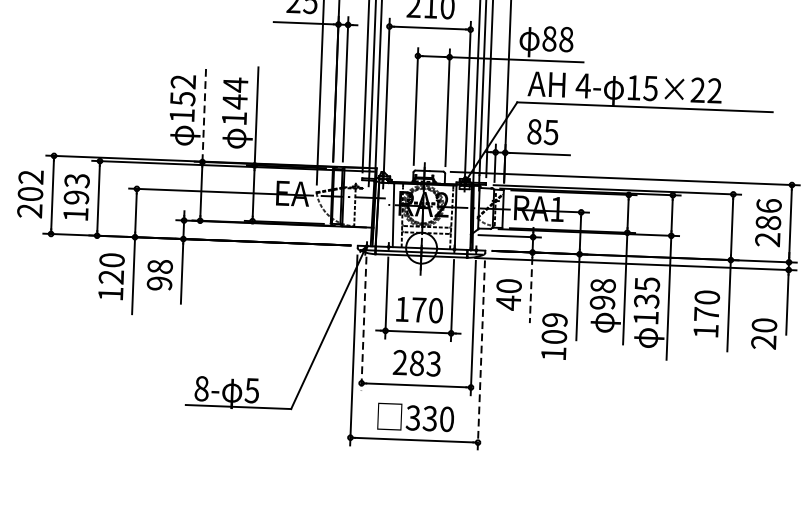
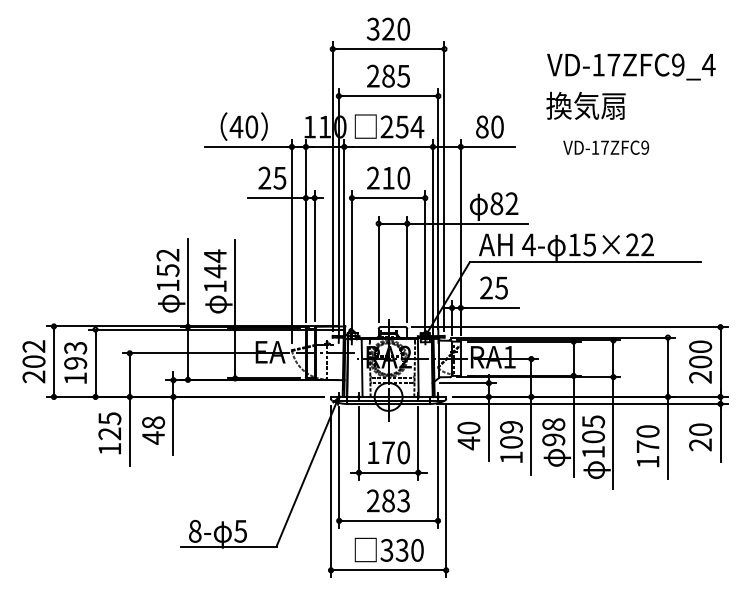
text: (565, 39) -> (511, 203), 88 -> 82
line: (204, 112) -> (188, 282), dashed -> solid
text: (534, 131) -> (486, 287), 85 -> 25
text: (768, 214) -> (700, 354), 286 -> 200
text: (111, 260) -> (109, 418), 120 -> 125
text: (159, 283) -> (153, 437), 98 -> 48
line: (530, 289) -> (488, 430), dashed -> solid
text: (646, 300) -> (593, 436), 135 -> 105
line: (364, 324) -> (339, 467), dashed -> solid
text: (764, 334) -> (700, 437), moved
text: (554, 335) -> (511, 441), moved
line: (481, 355) -> (446, 491), dashed -> solid

